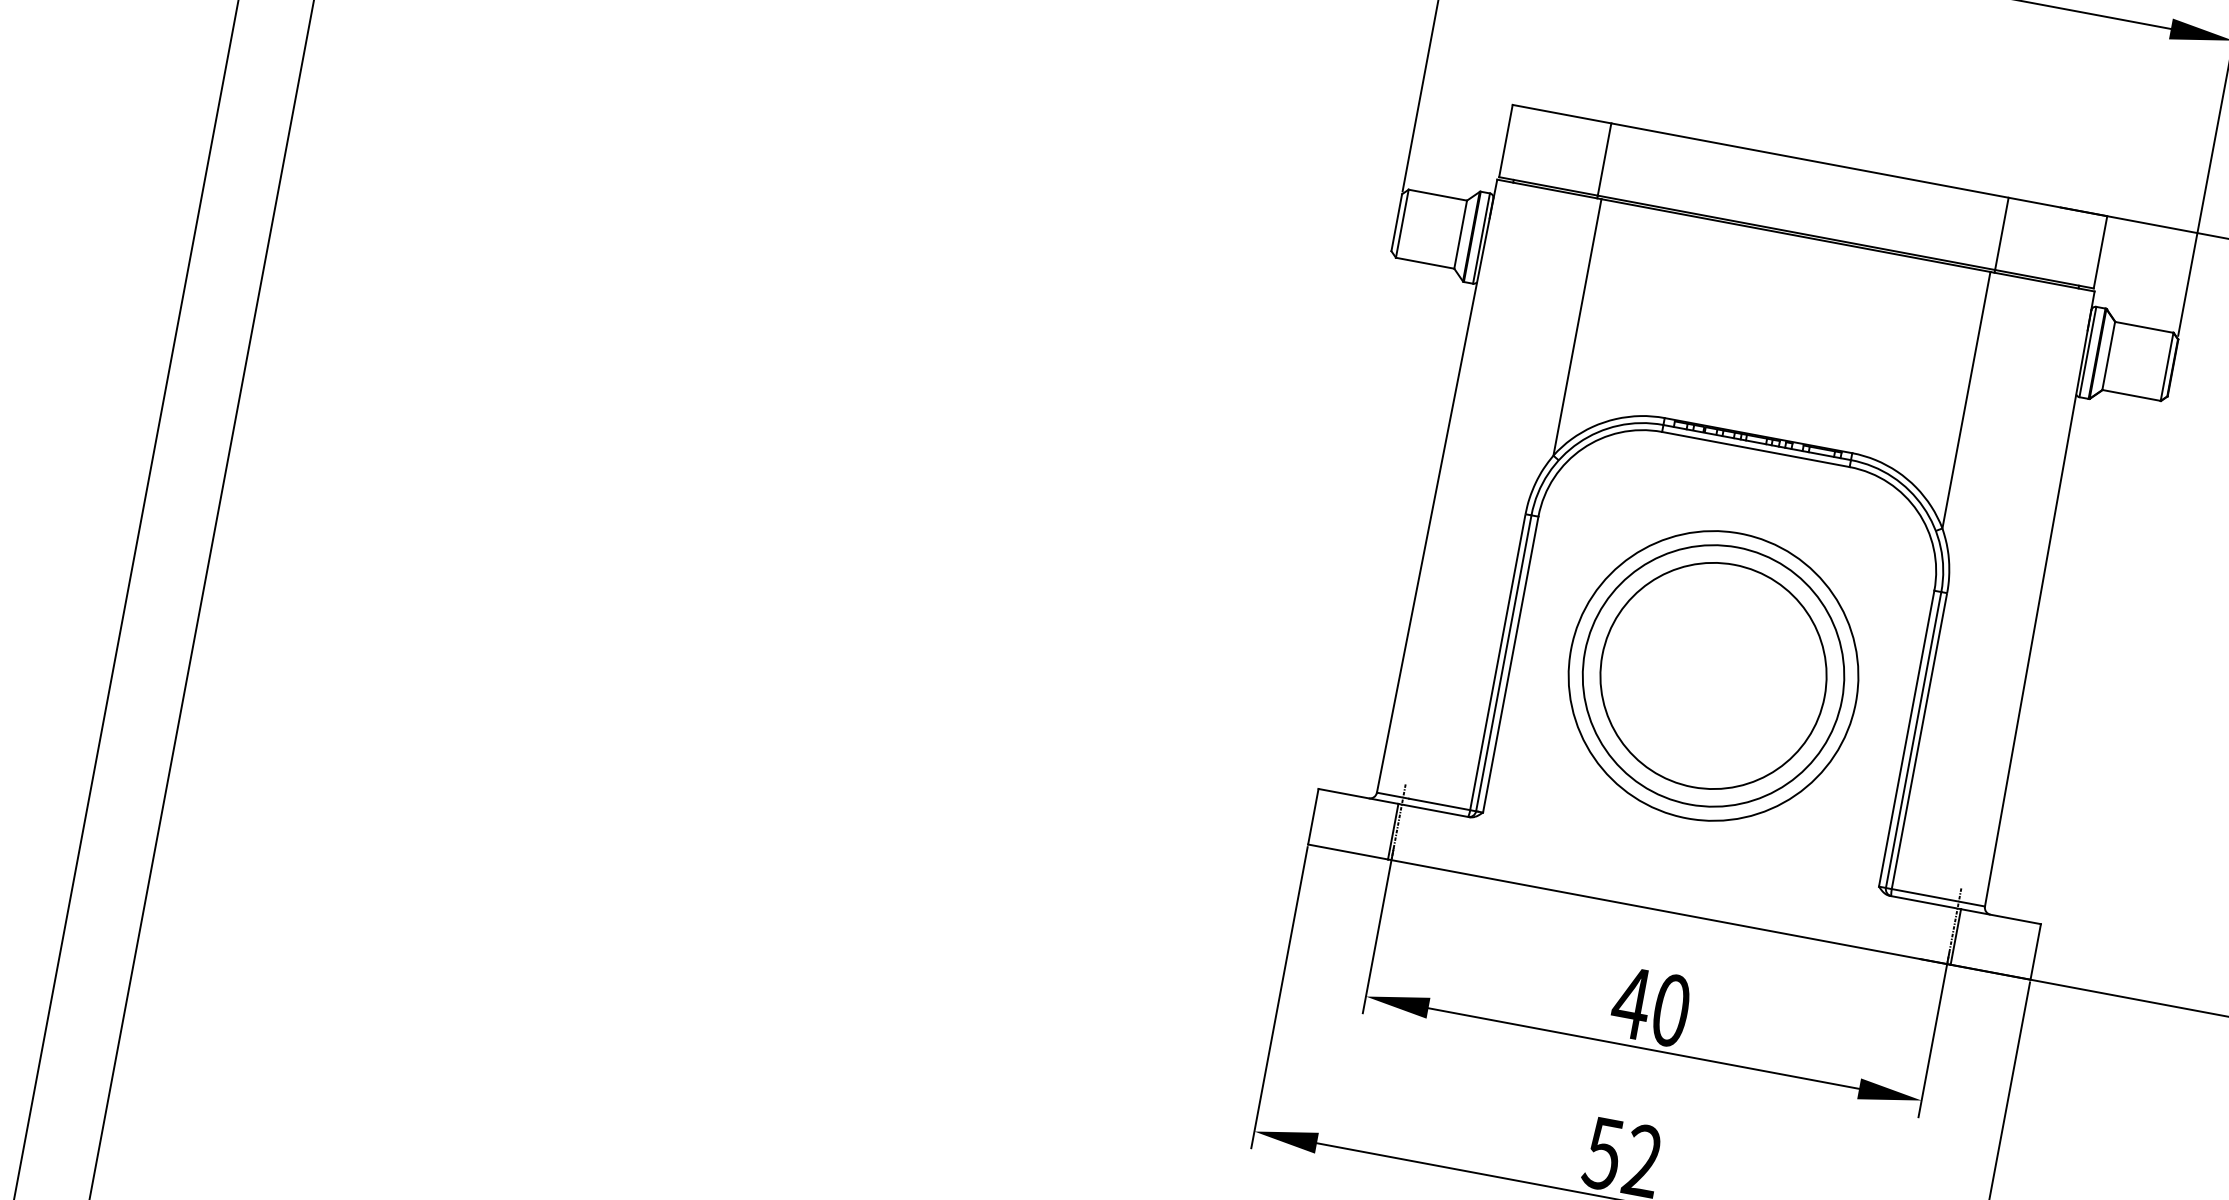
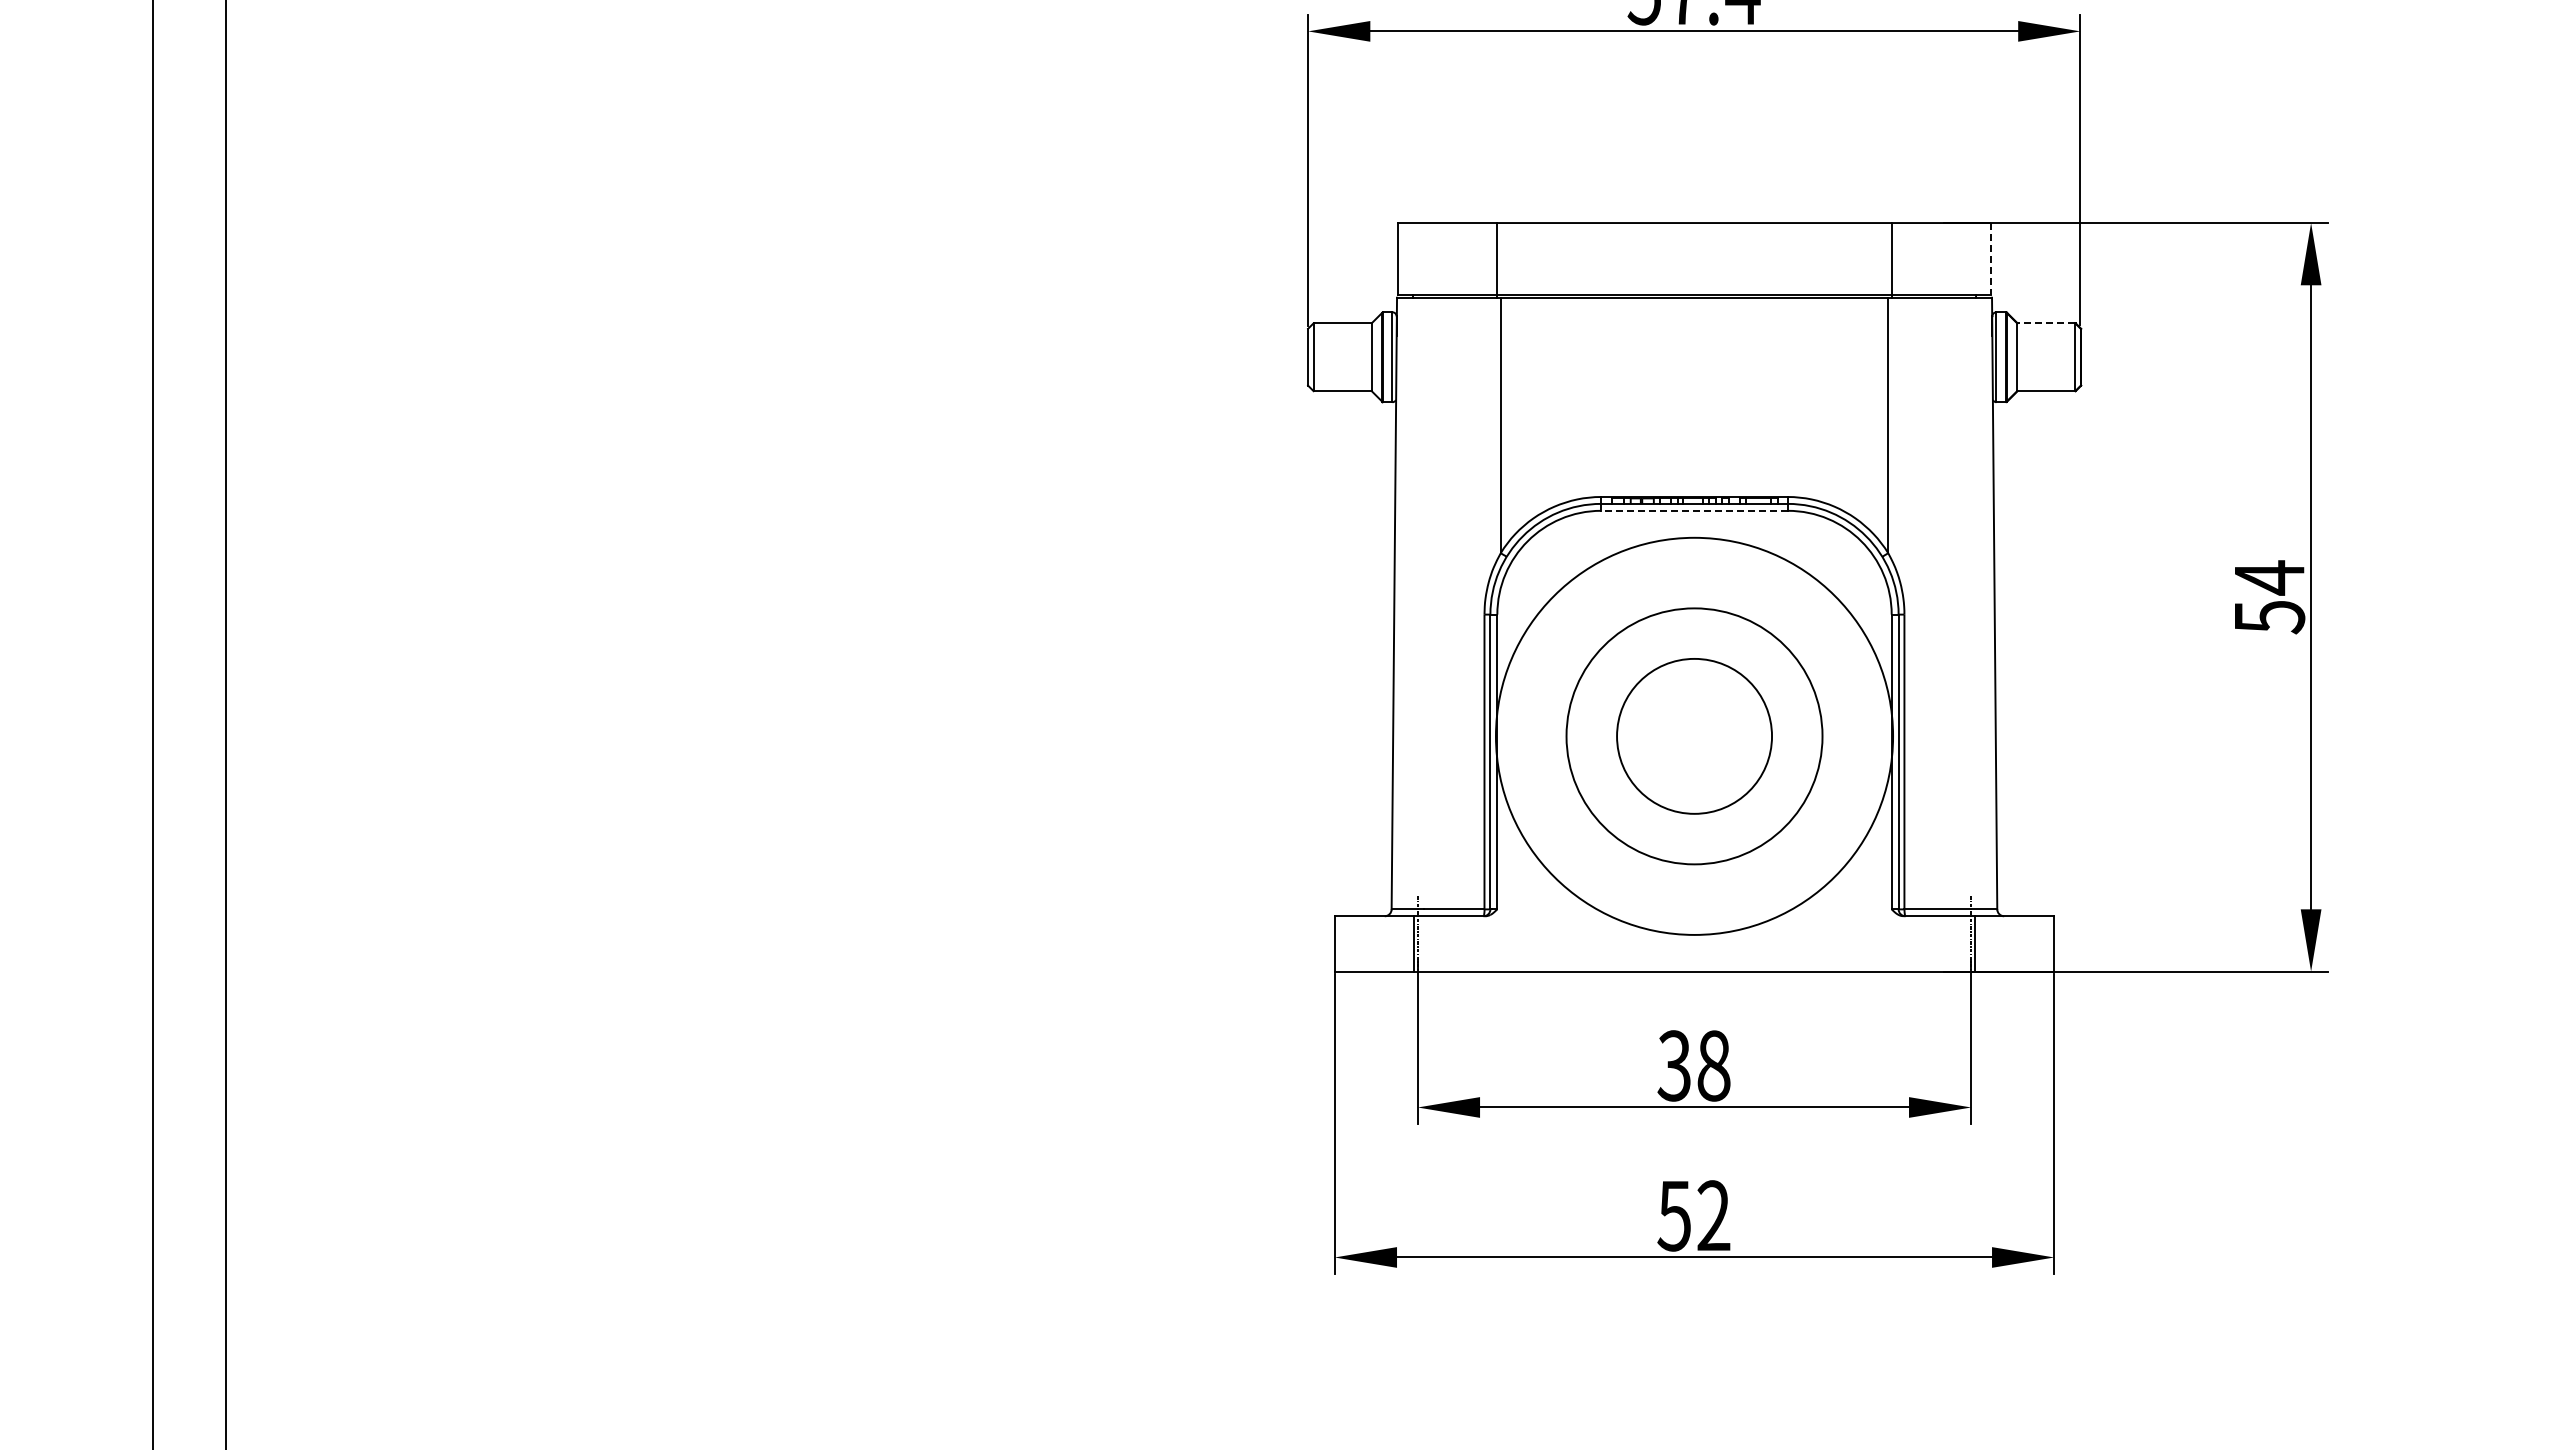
line: (2100, 252) -> (1990, 259), solid -> dashed
line: (2143, 327) -> (2045, 323), solid -> dashed
line: (1755, 449) -> (1694, 510), solid -> dashed
circle: (1713, 676) -> (1694, 736), size x0.7
circle: (1713, 676) -> (1694, 736), size x1.4
text: (1650, 1006) -> (1693, 1065), 40 -> 38

